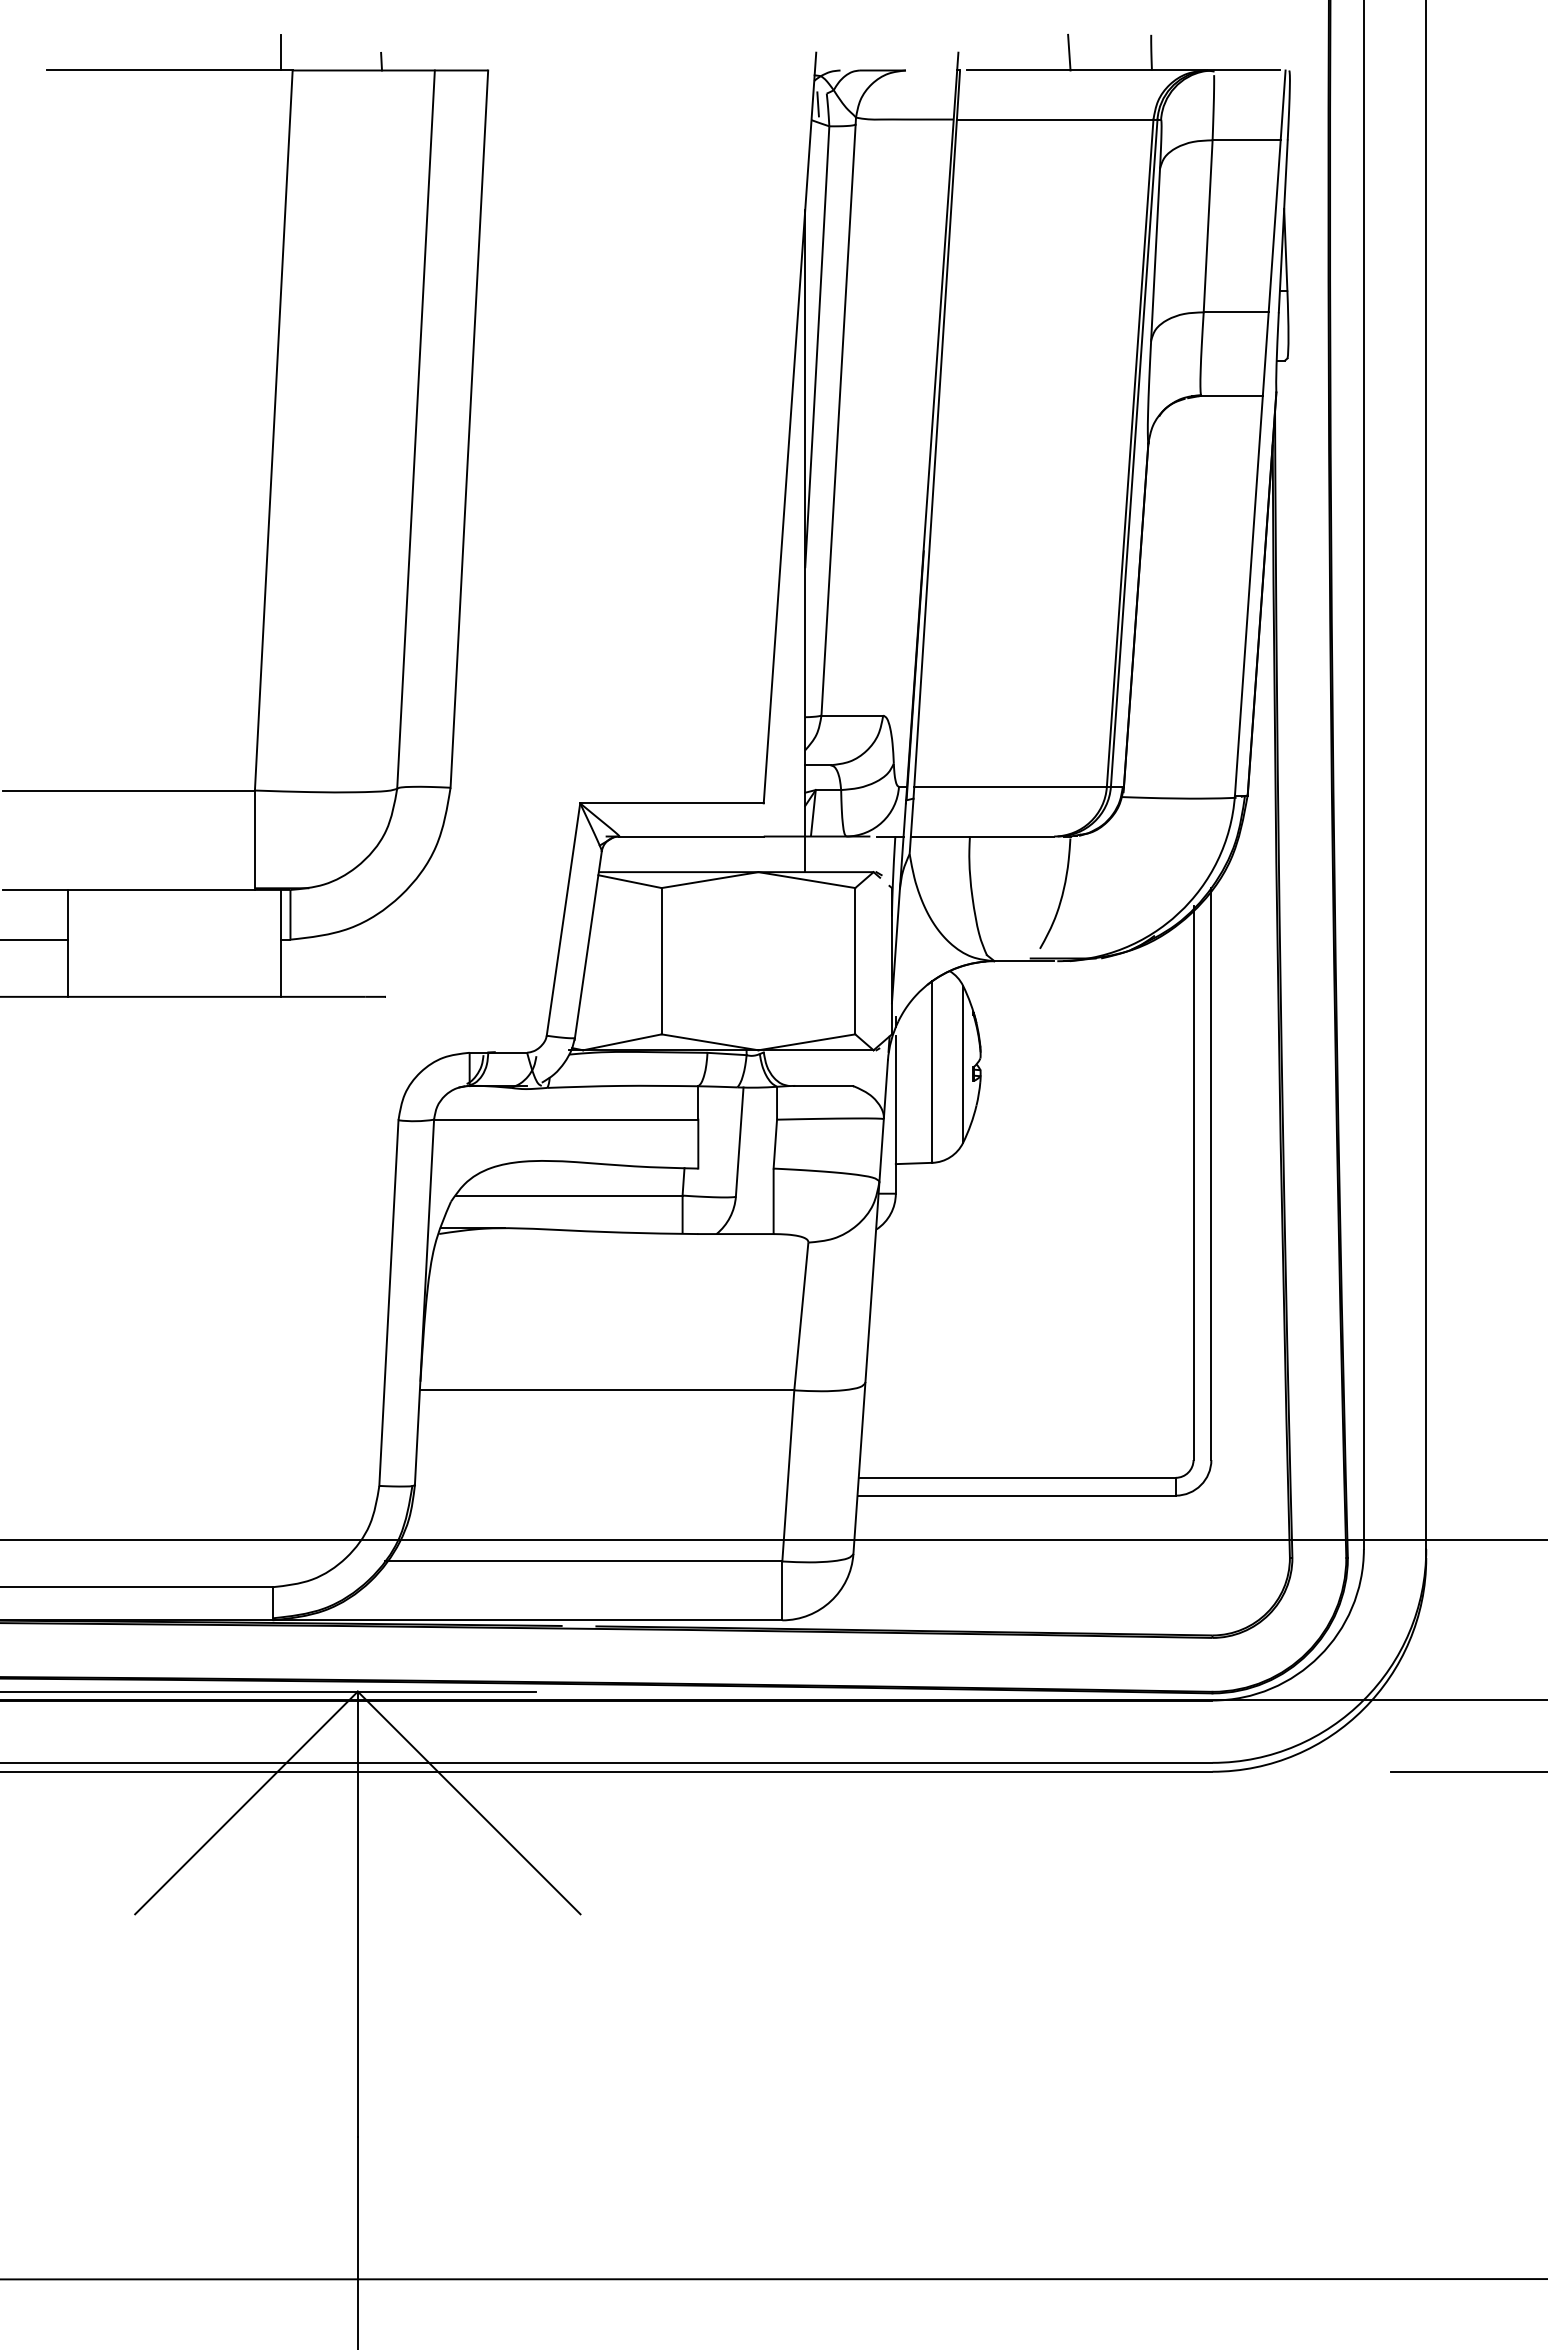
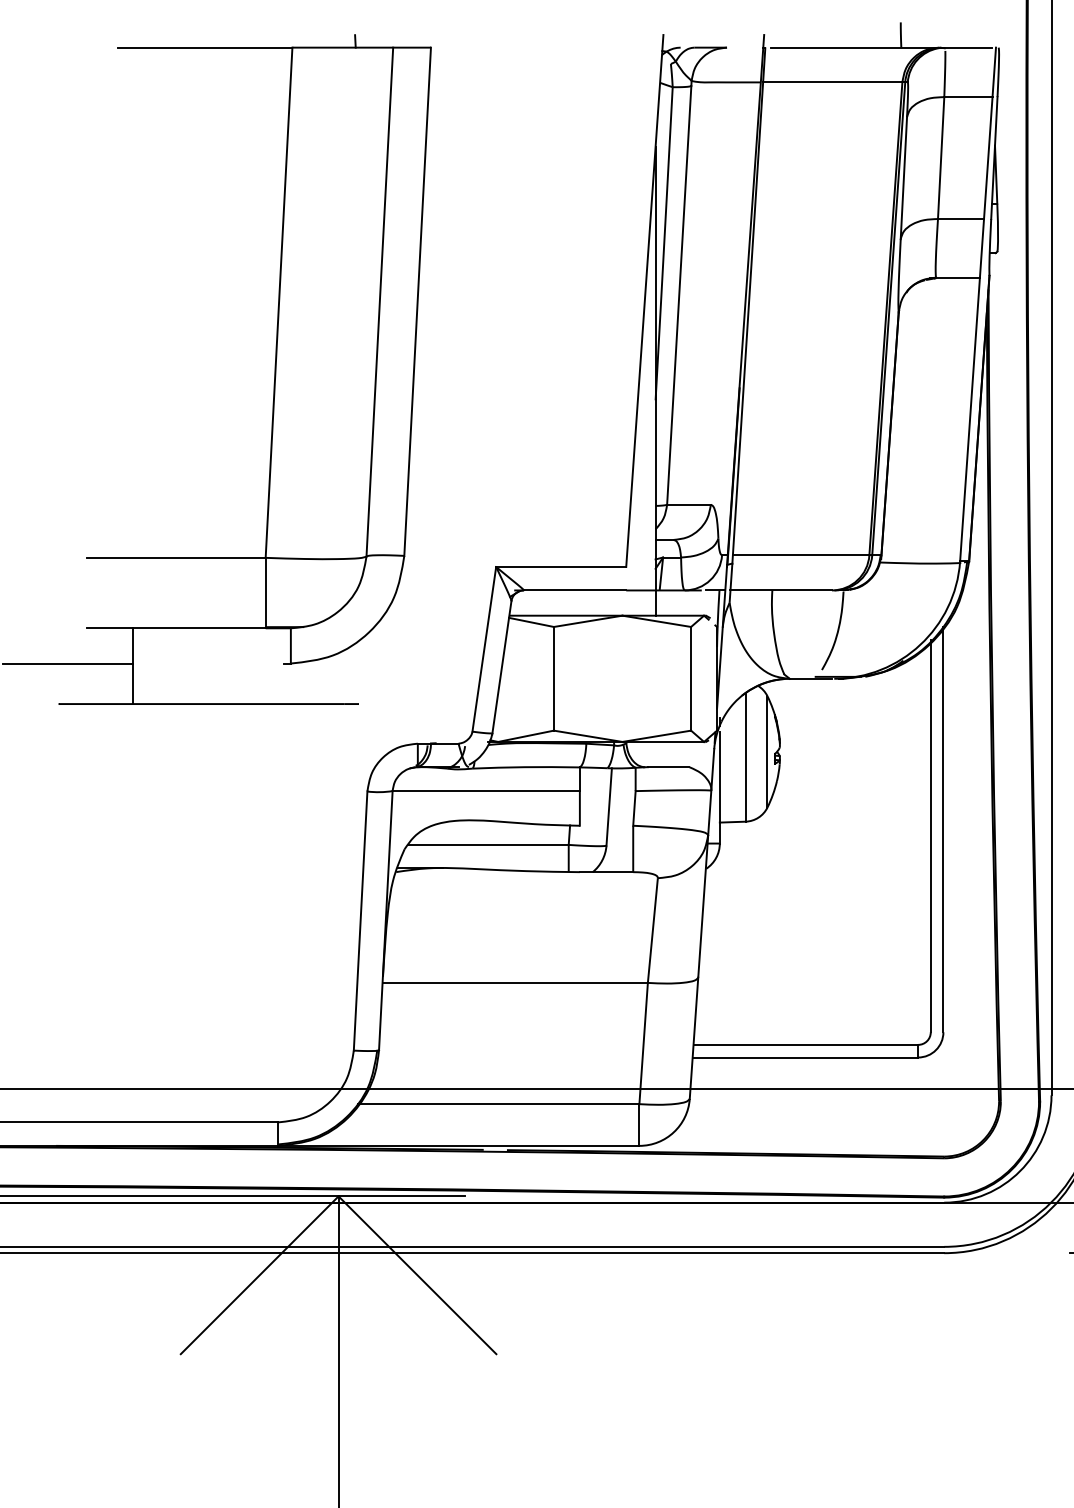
line: (281, 52) -> (284, 34), removed
line: (1069, 52) -> (842, 34), removed
line: (817, 104) -> (664, 71), removed
line: (281, 942) -> (284, 665), removed

